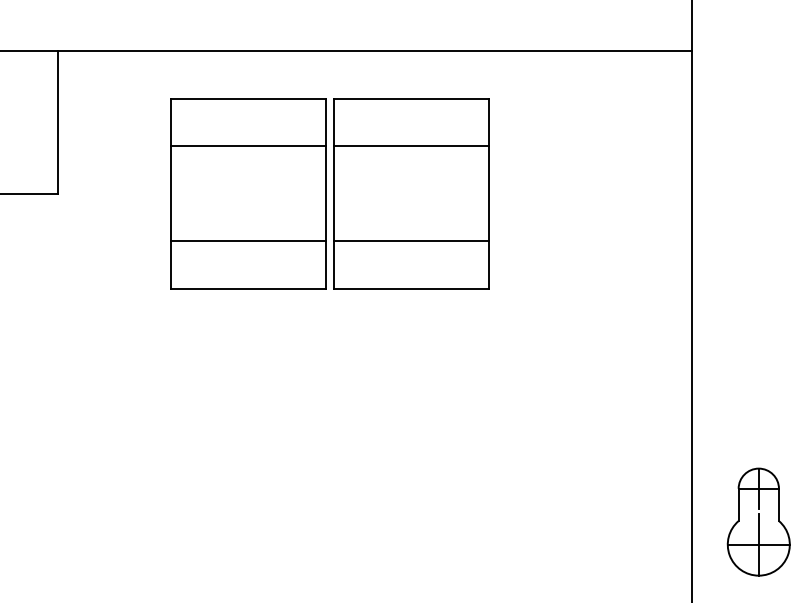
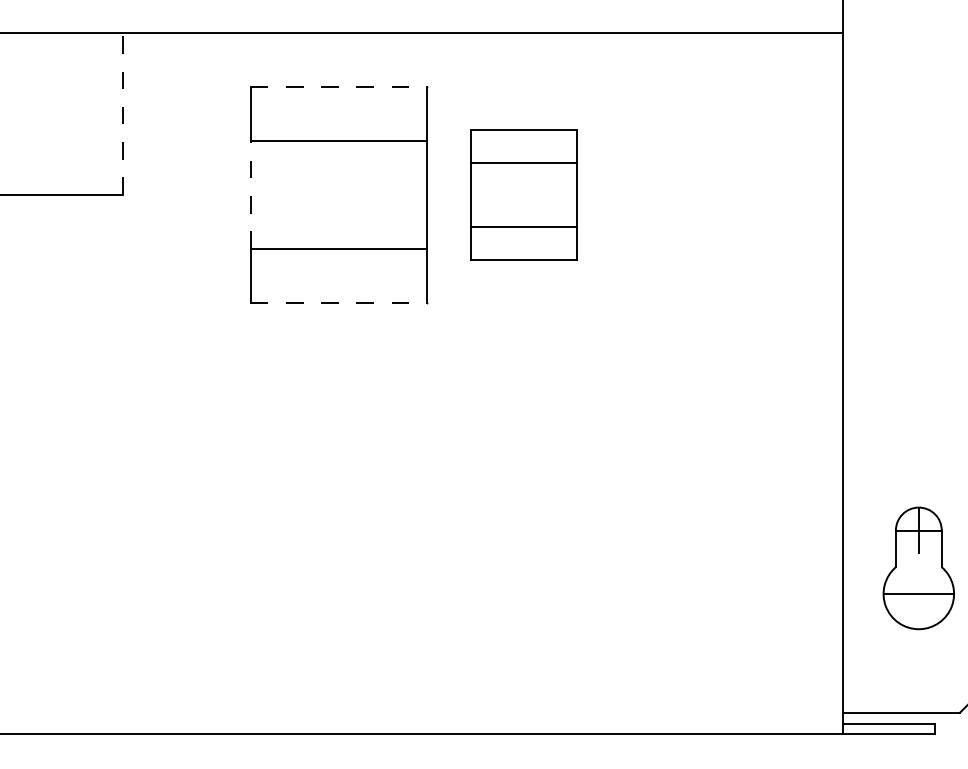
line: (249, 98) -> (339, 87), solid -> dashed
line: (58, 122) -> (122, 114), solid -> dashed
part: (410, 193) -> (523, 194), size x0.6
line: (170, 194) -> (250, 195), solid -> dashed
line: (249, 288) -> (339, 302), solid -> dashed
line: (758, 544) -> (918, 593), removed

